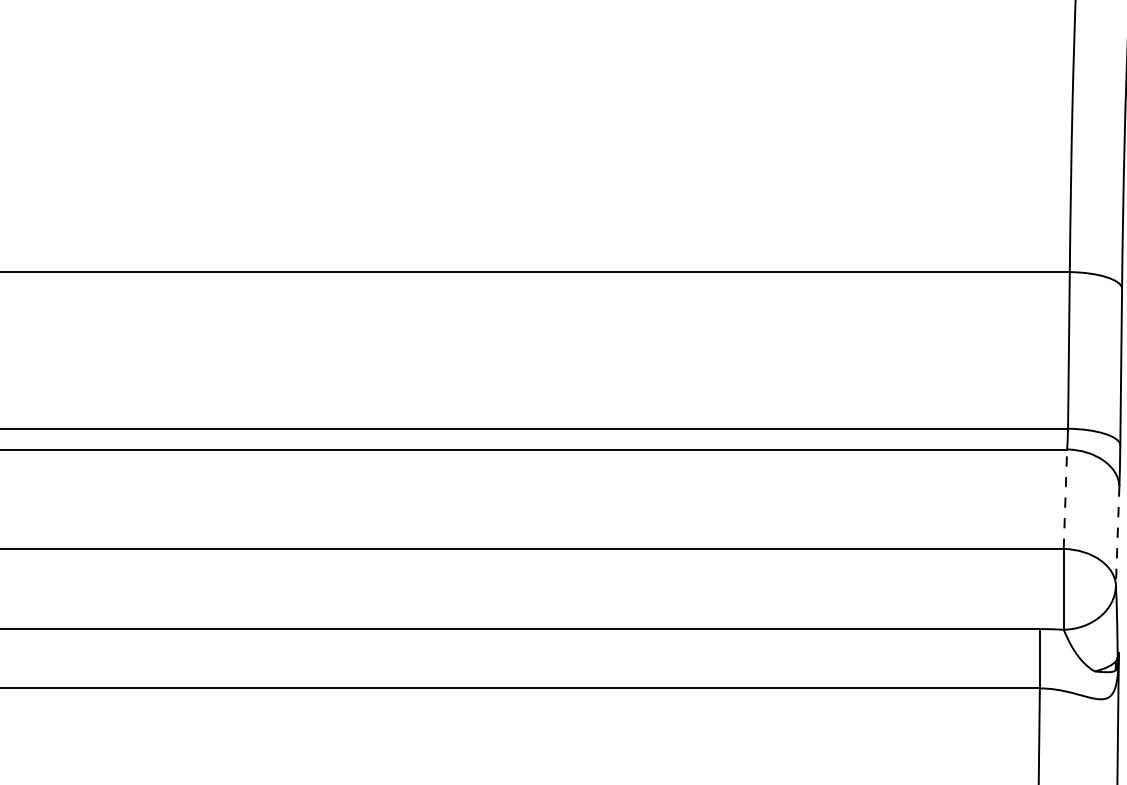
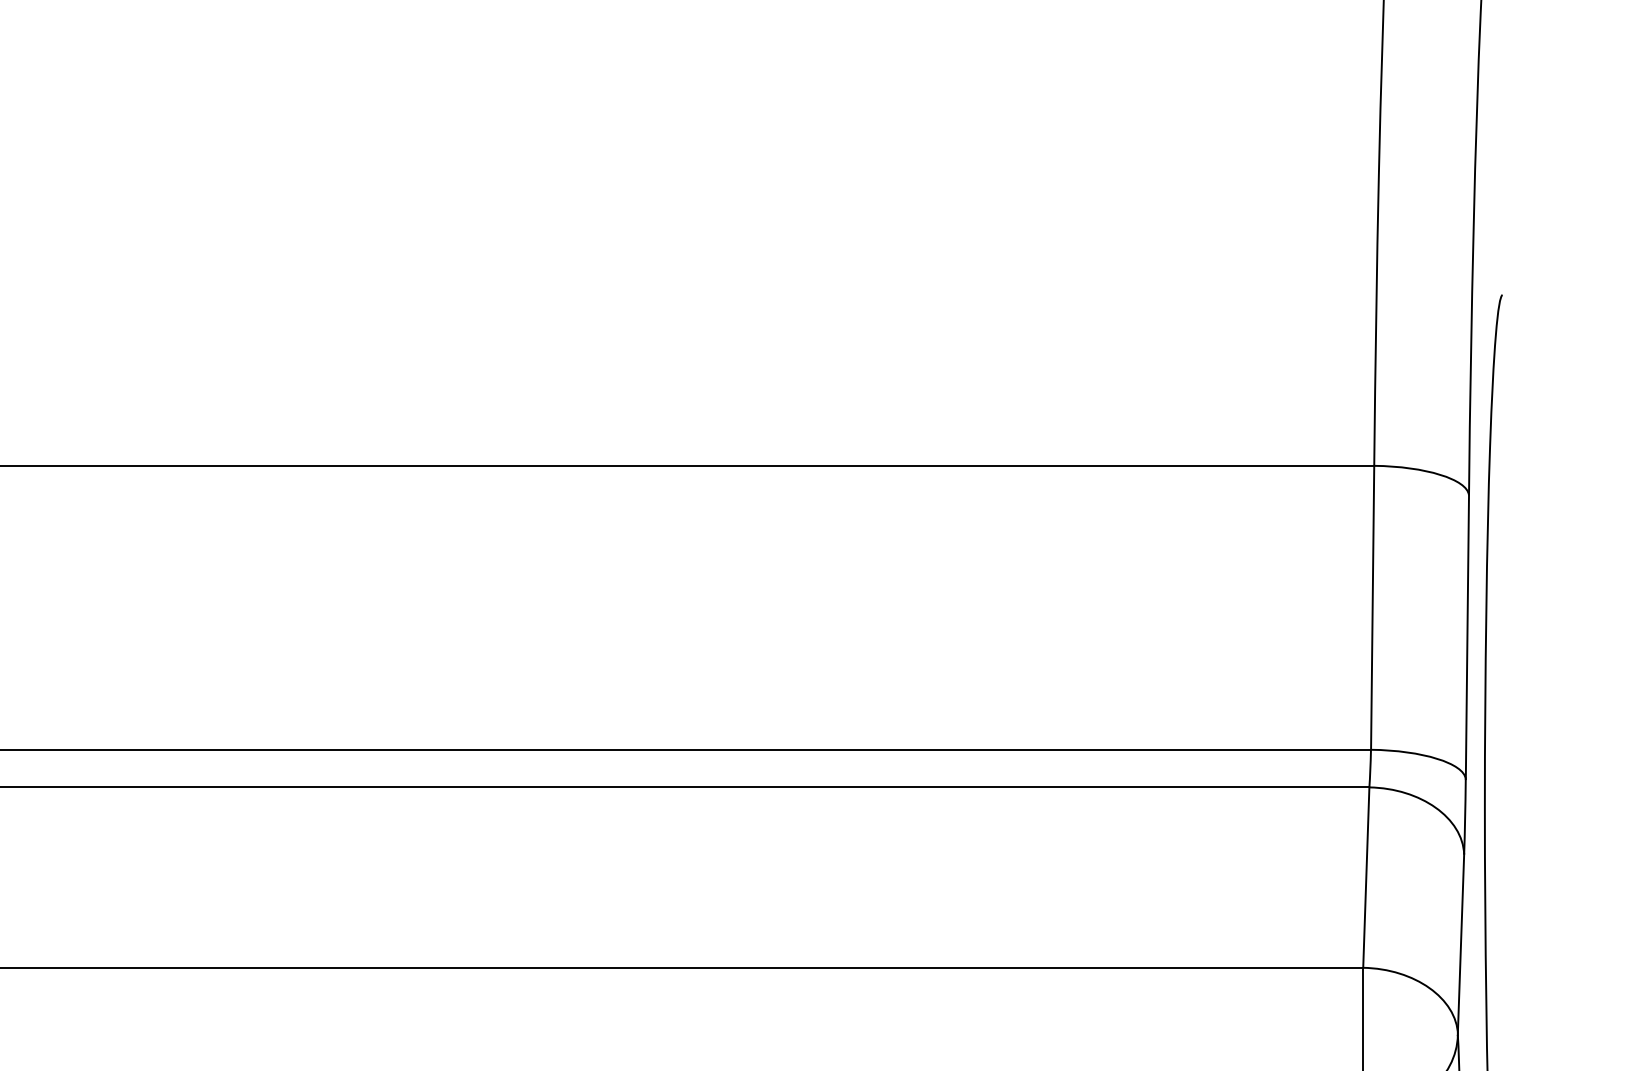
line: (1065, 499) -> (1366, 878), dashed -> solid
line: (1117, 536) -> (1460, 945), dashed -> solid

